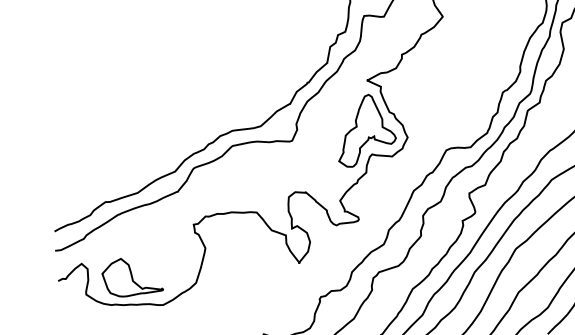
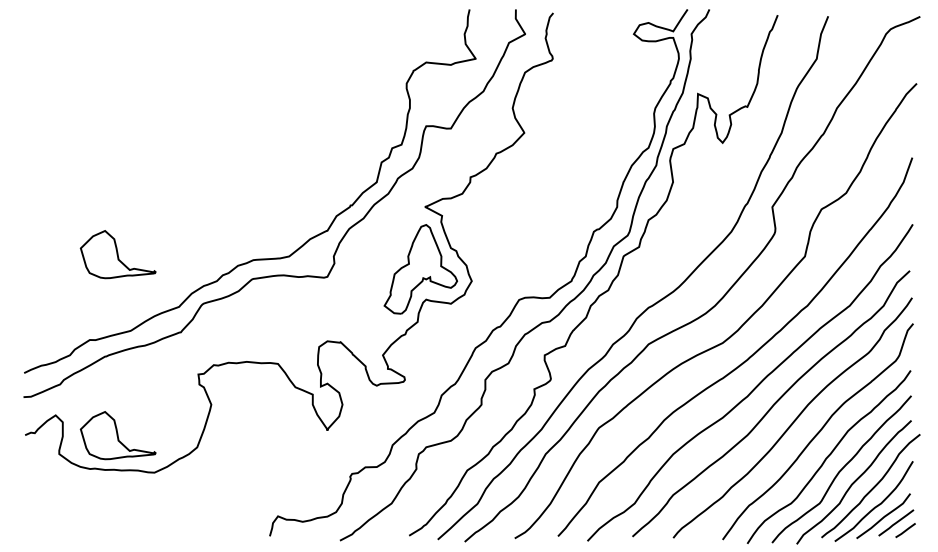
part: (123, 132) -> (117, 254), added

